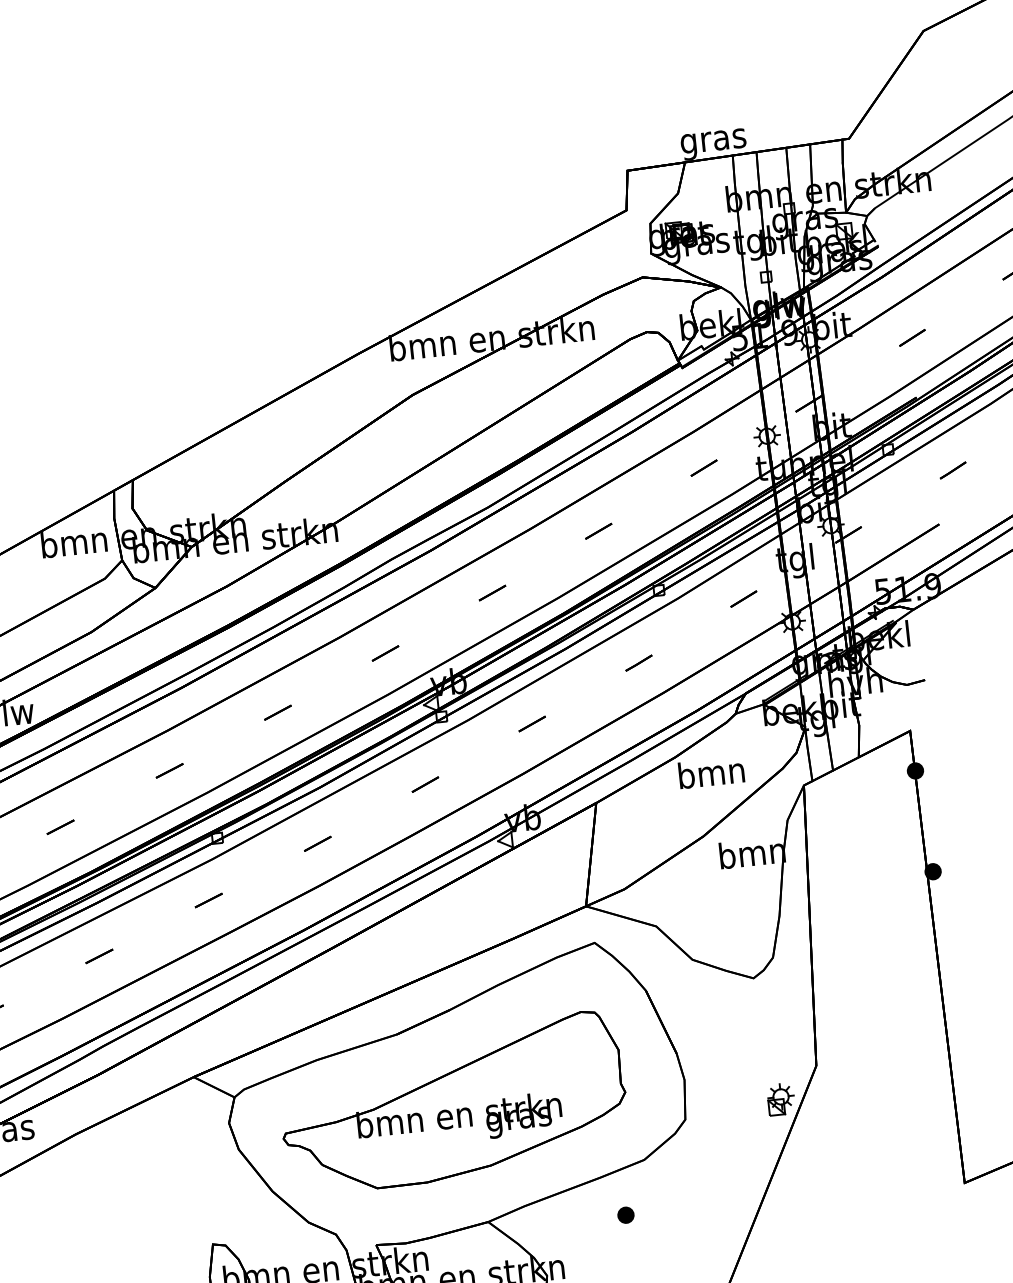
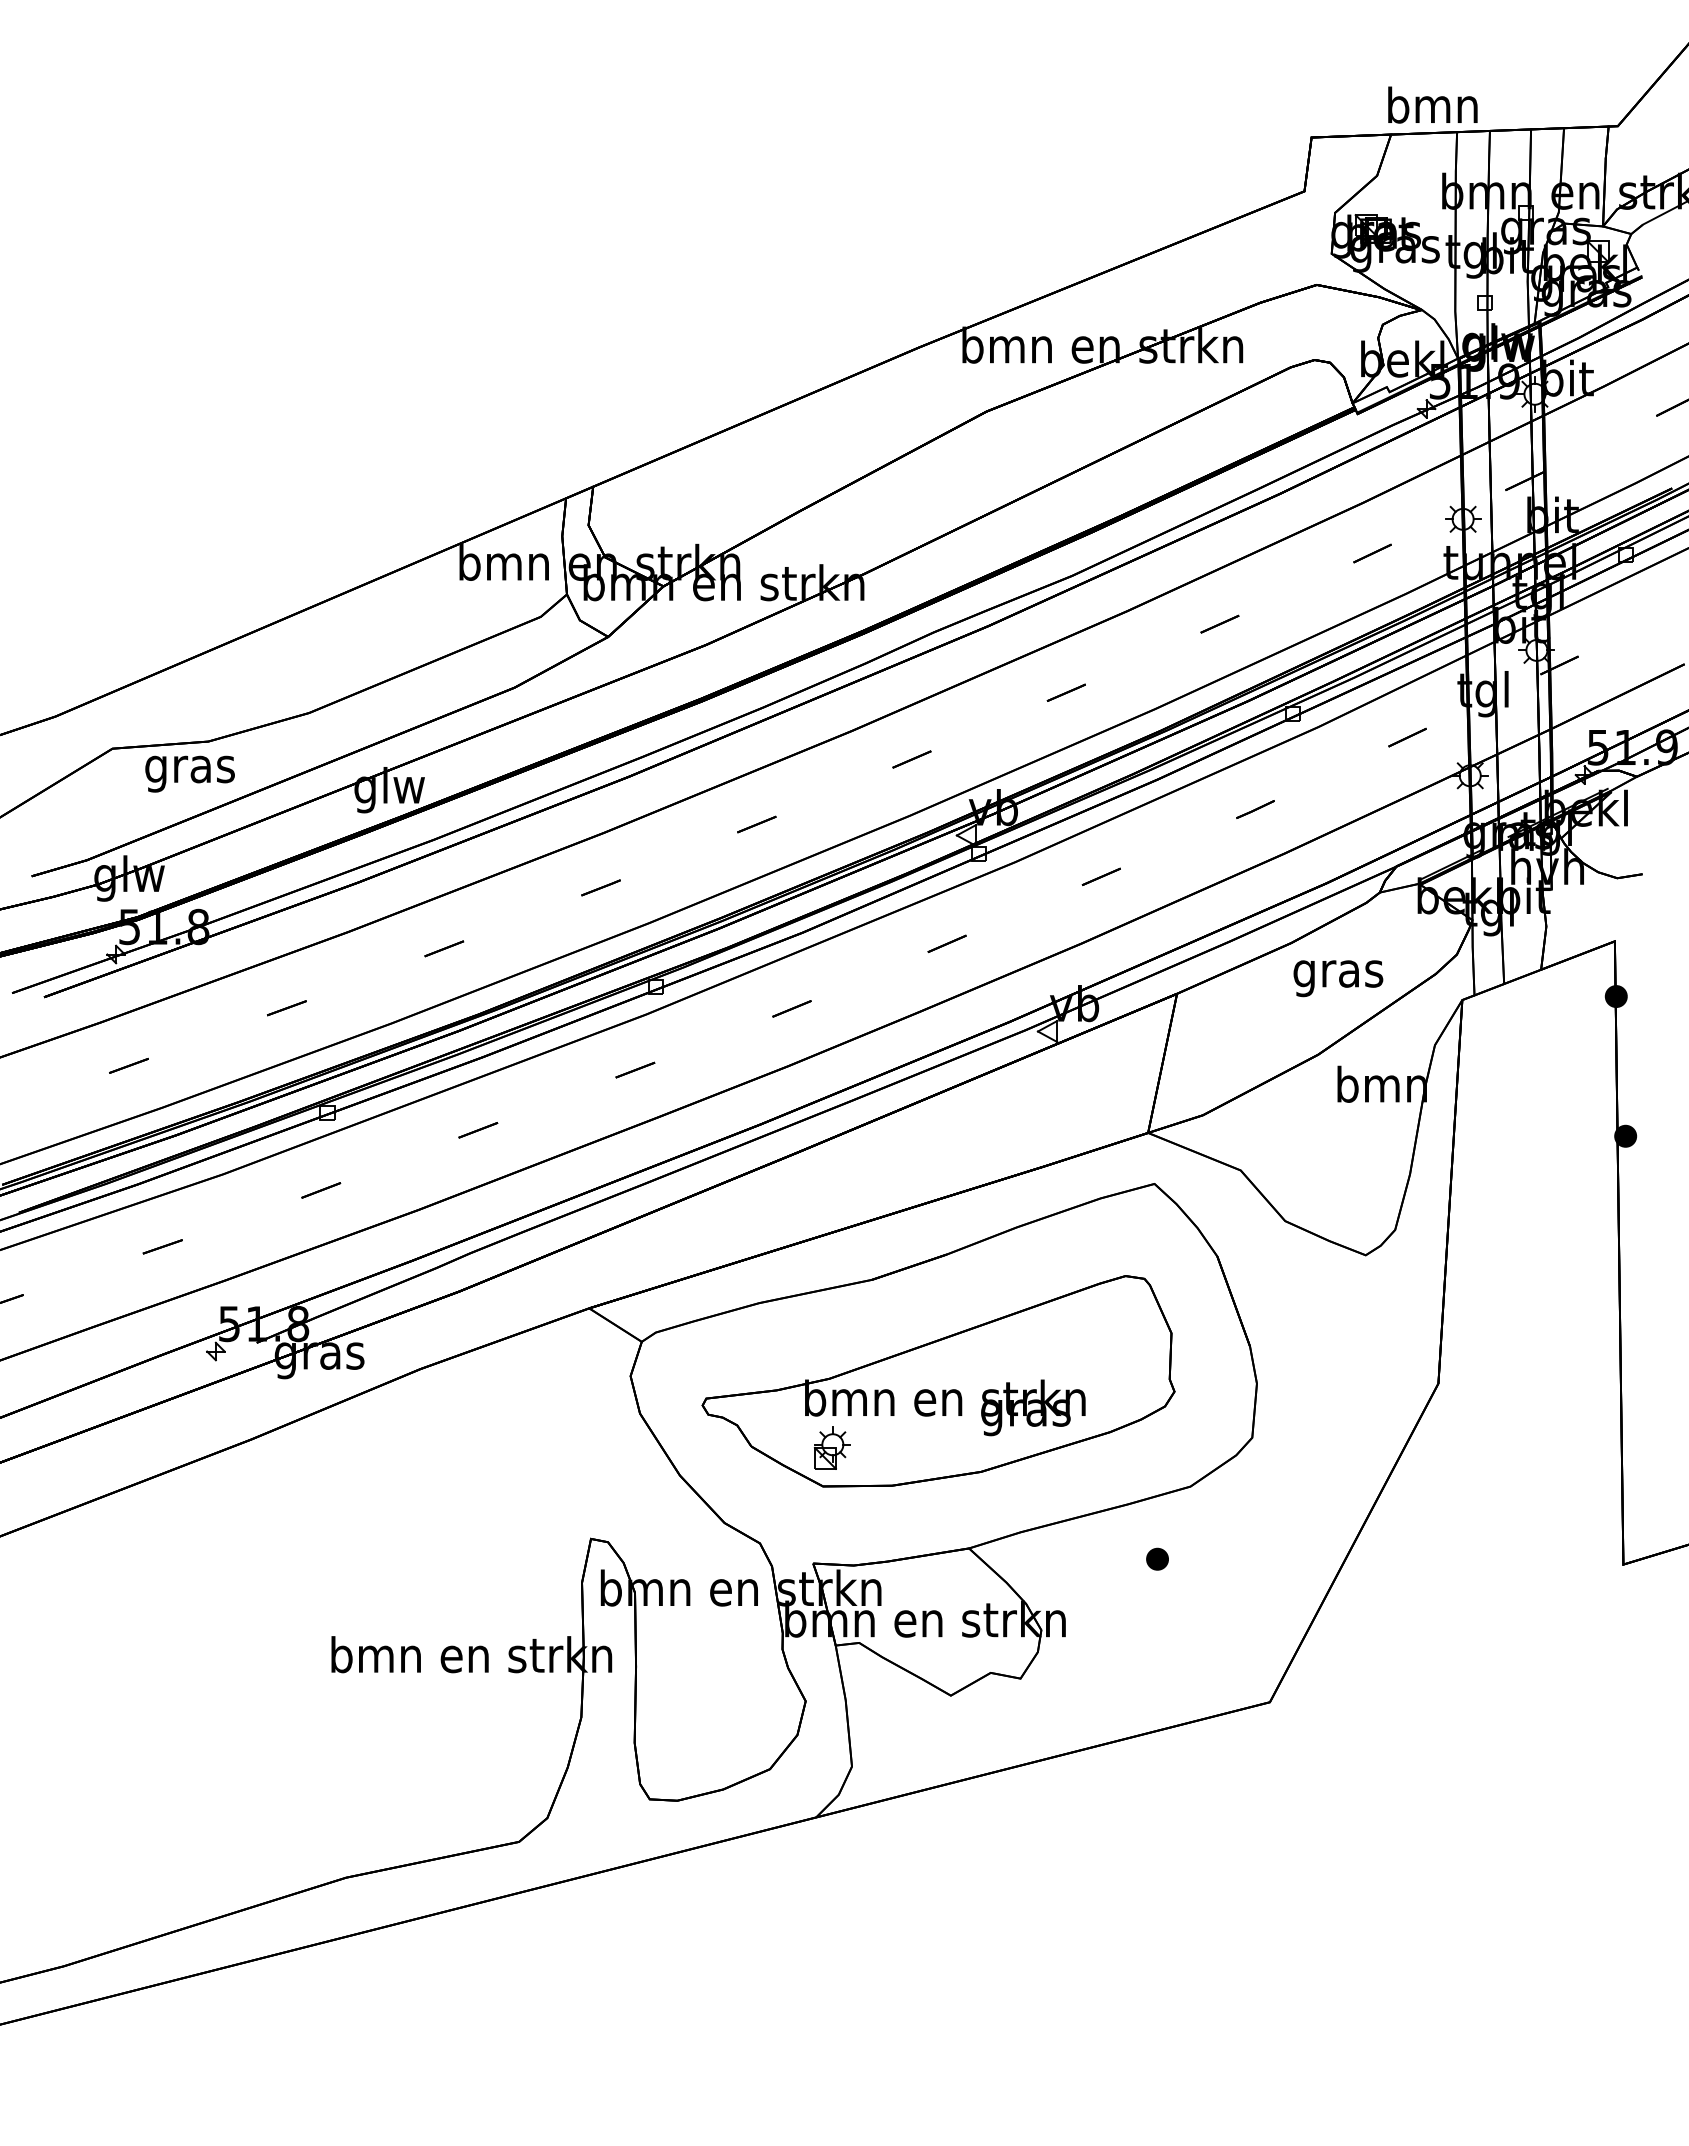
text: (713, 140) -> (1432, 109), gras -> bmn
text: (711, 775) -> (1338, 973), bmn -> gras
part: (781, 1098) -> (832, 1447), moved

